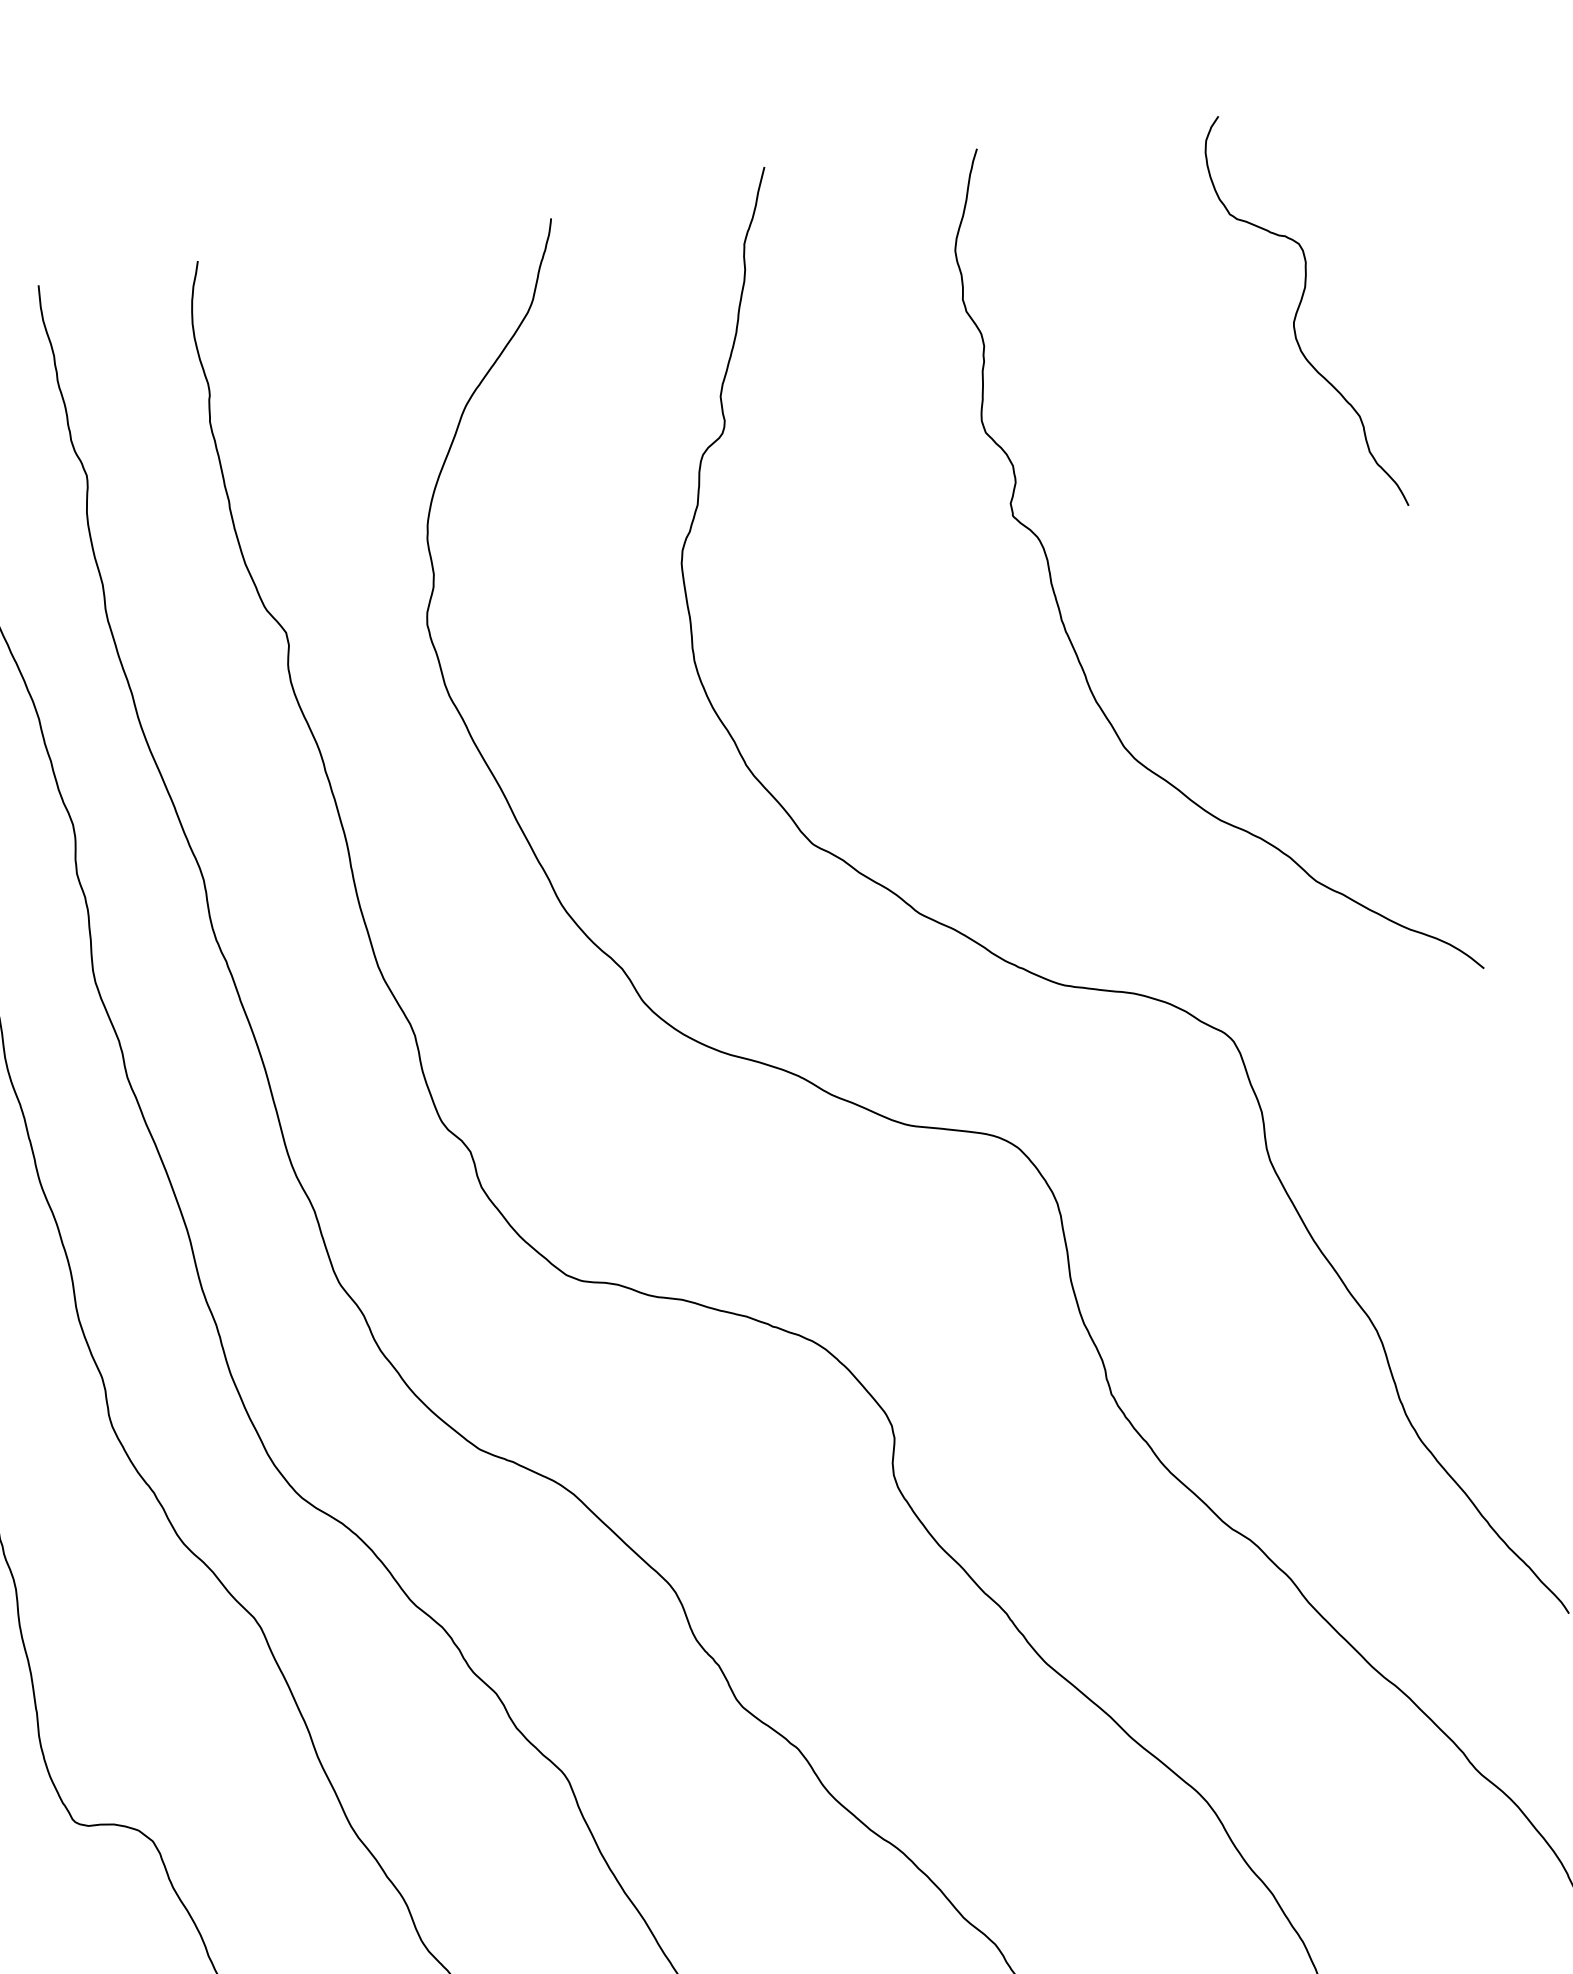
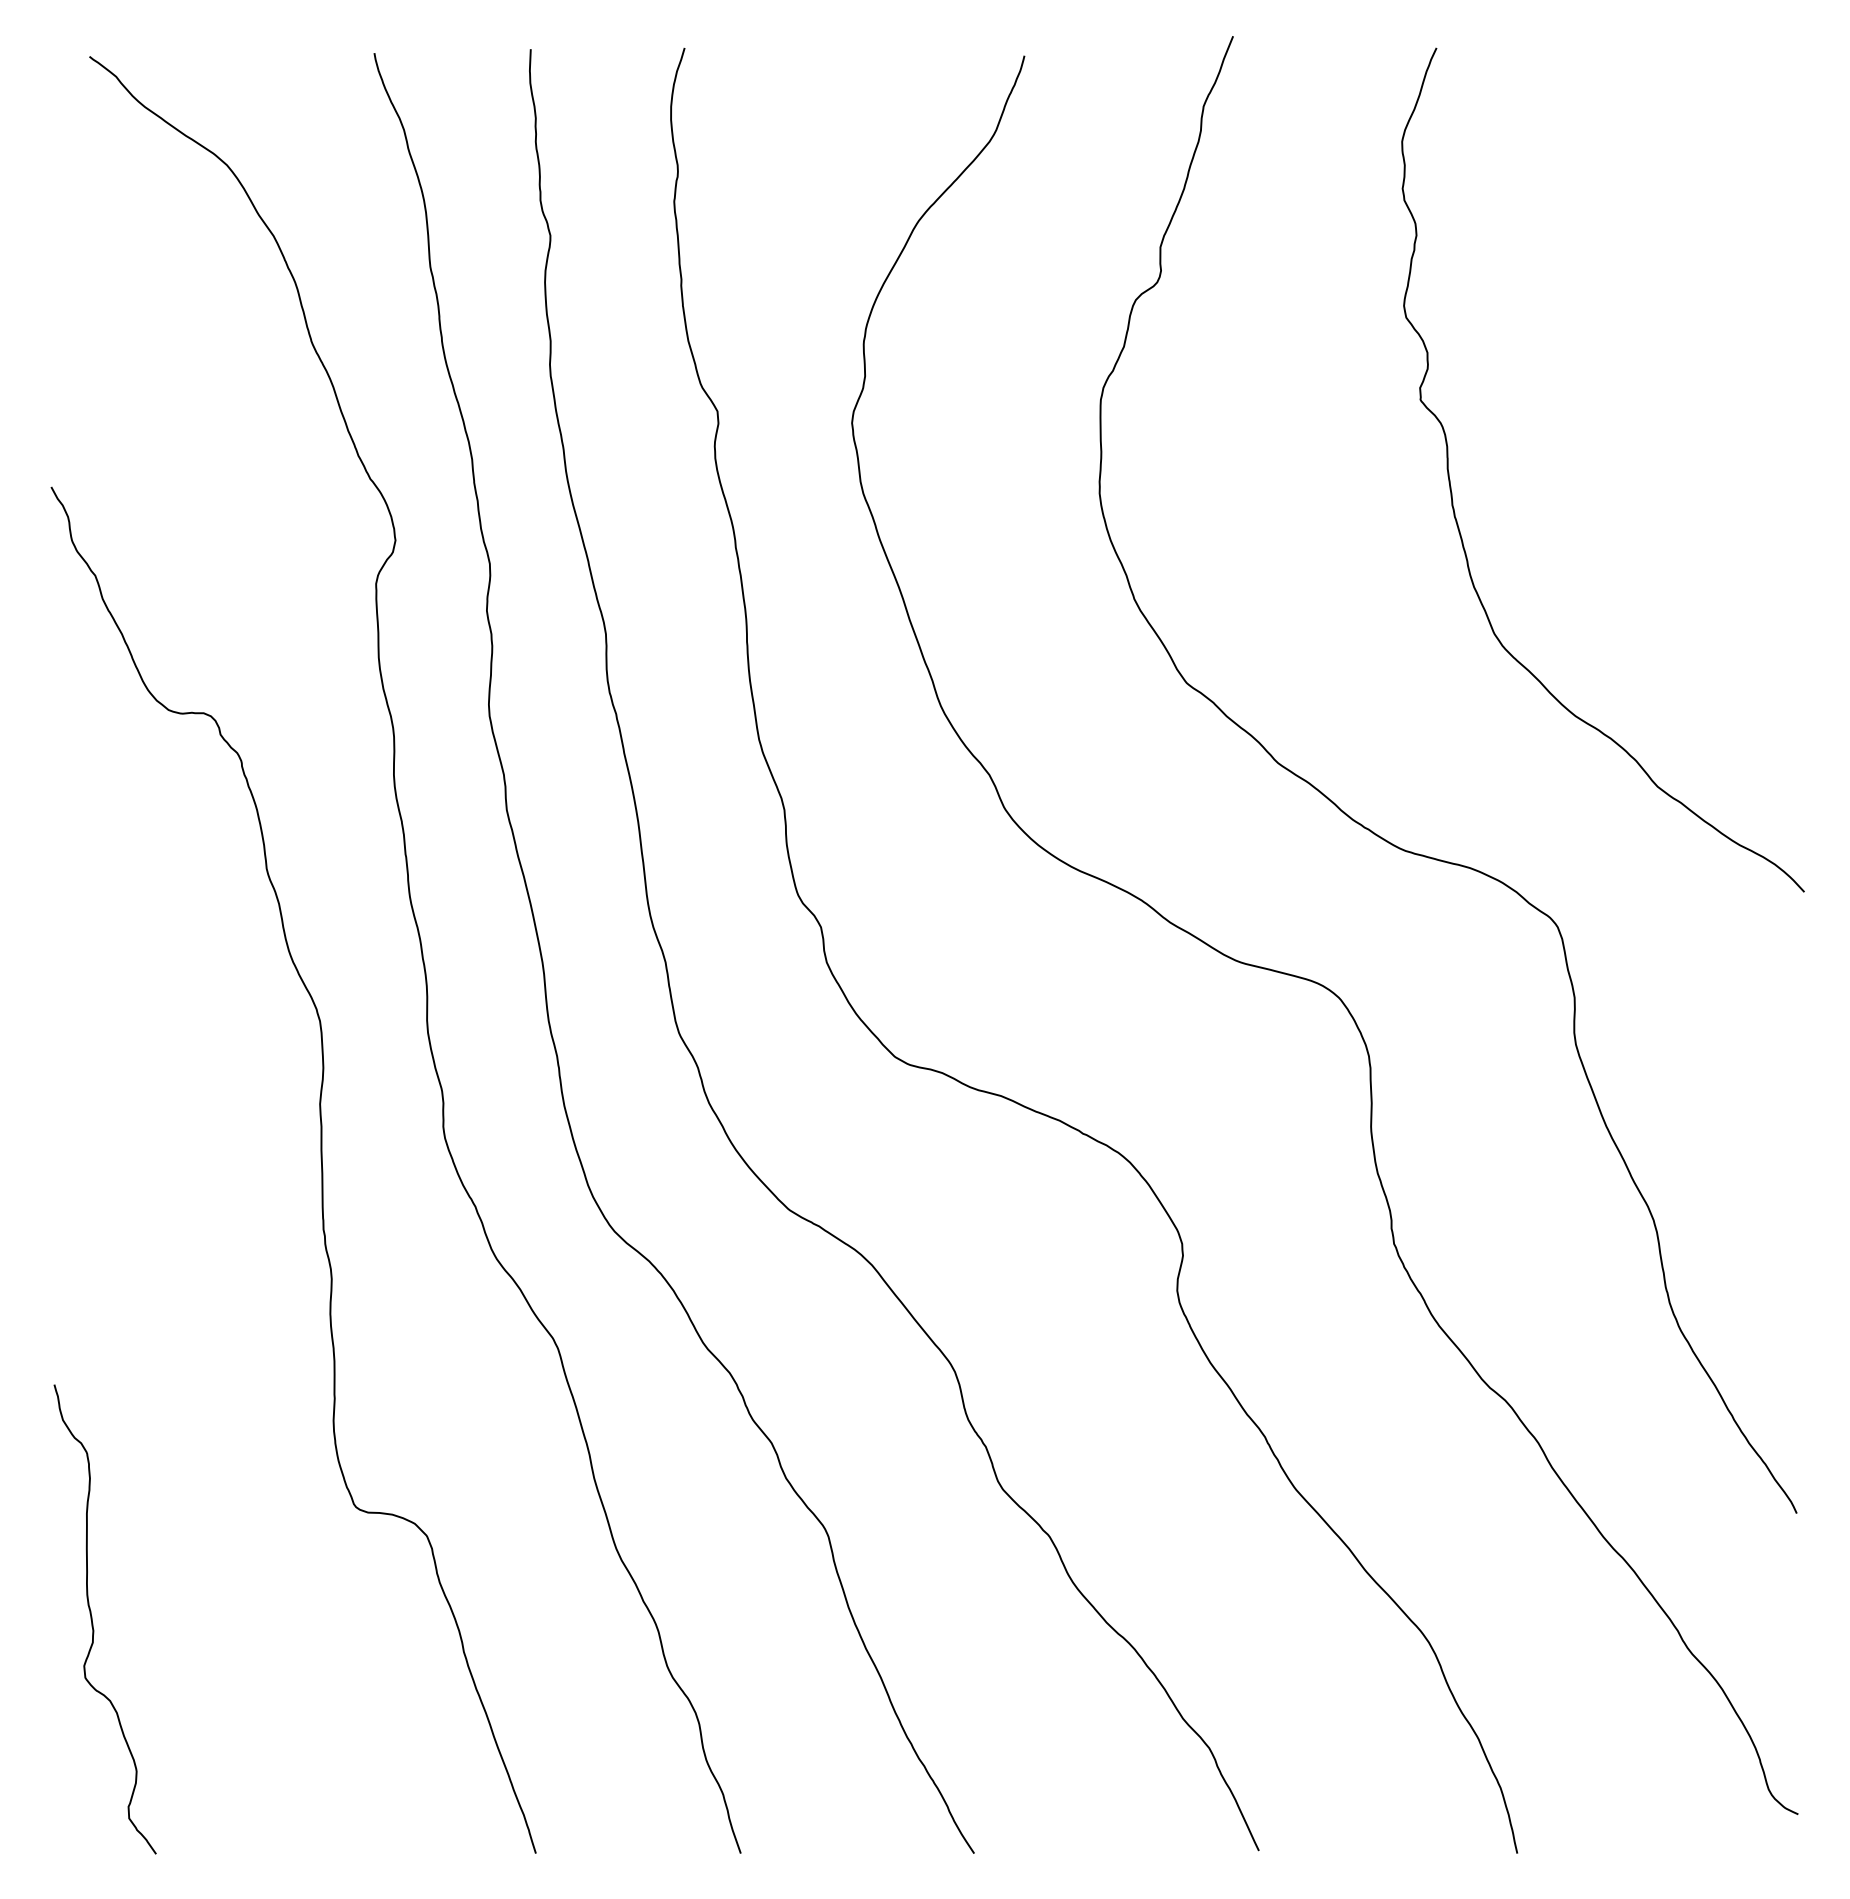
curve: (1299, 309) -> (1719, 243), removed

